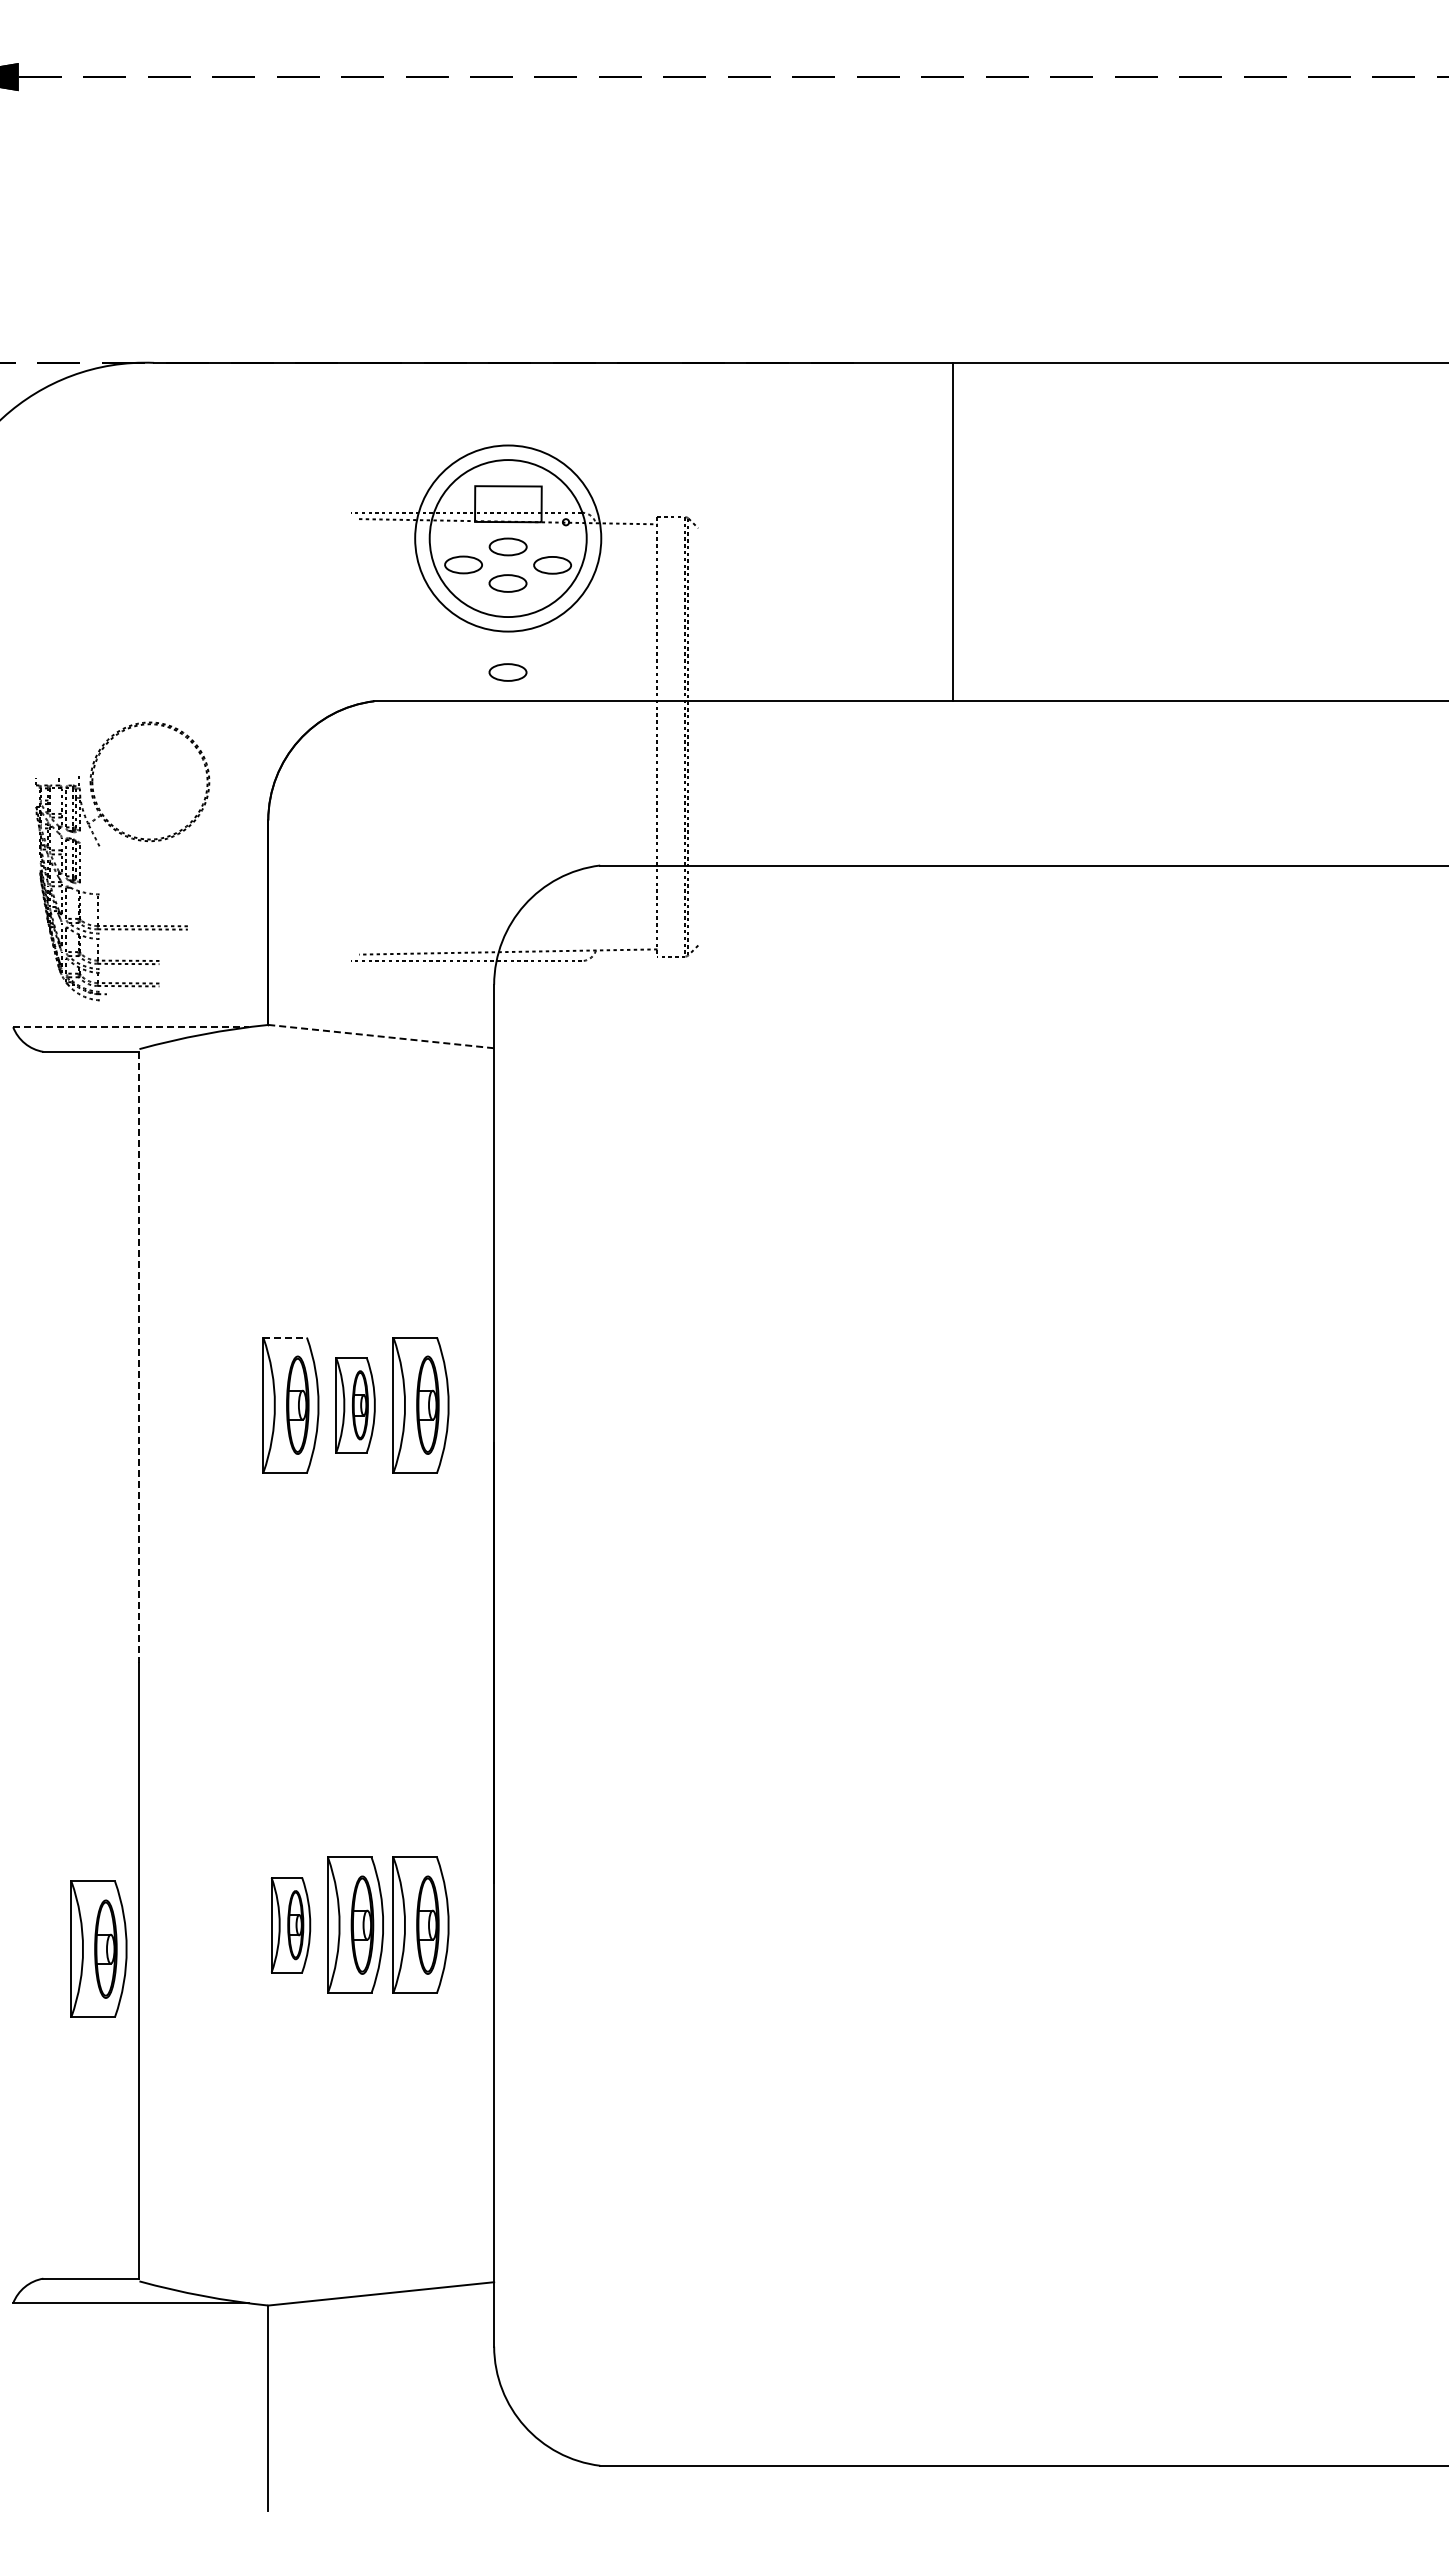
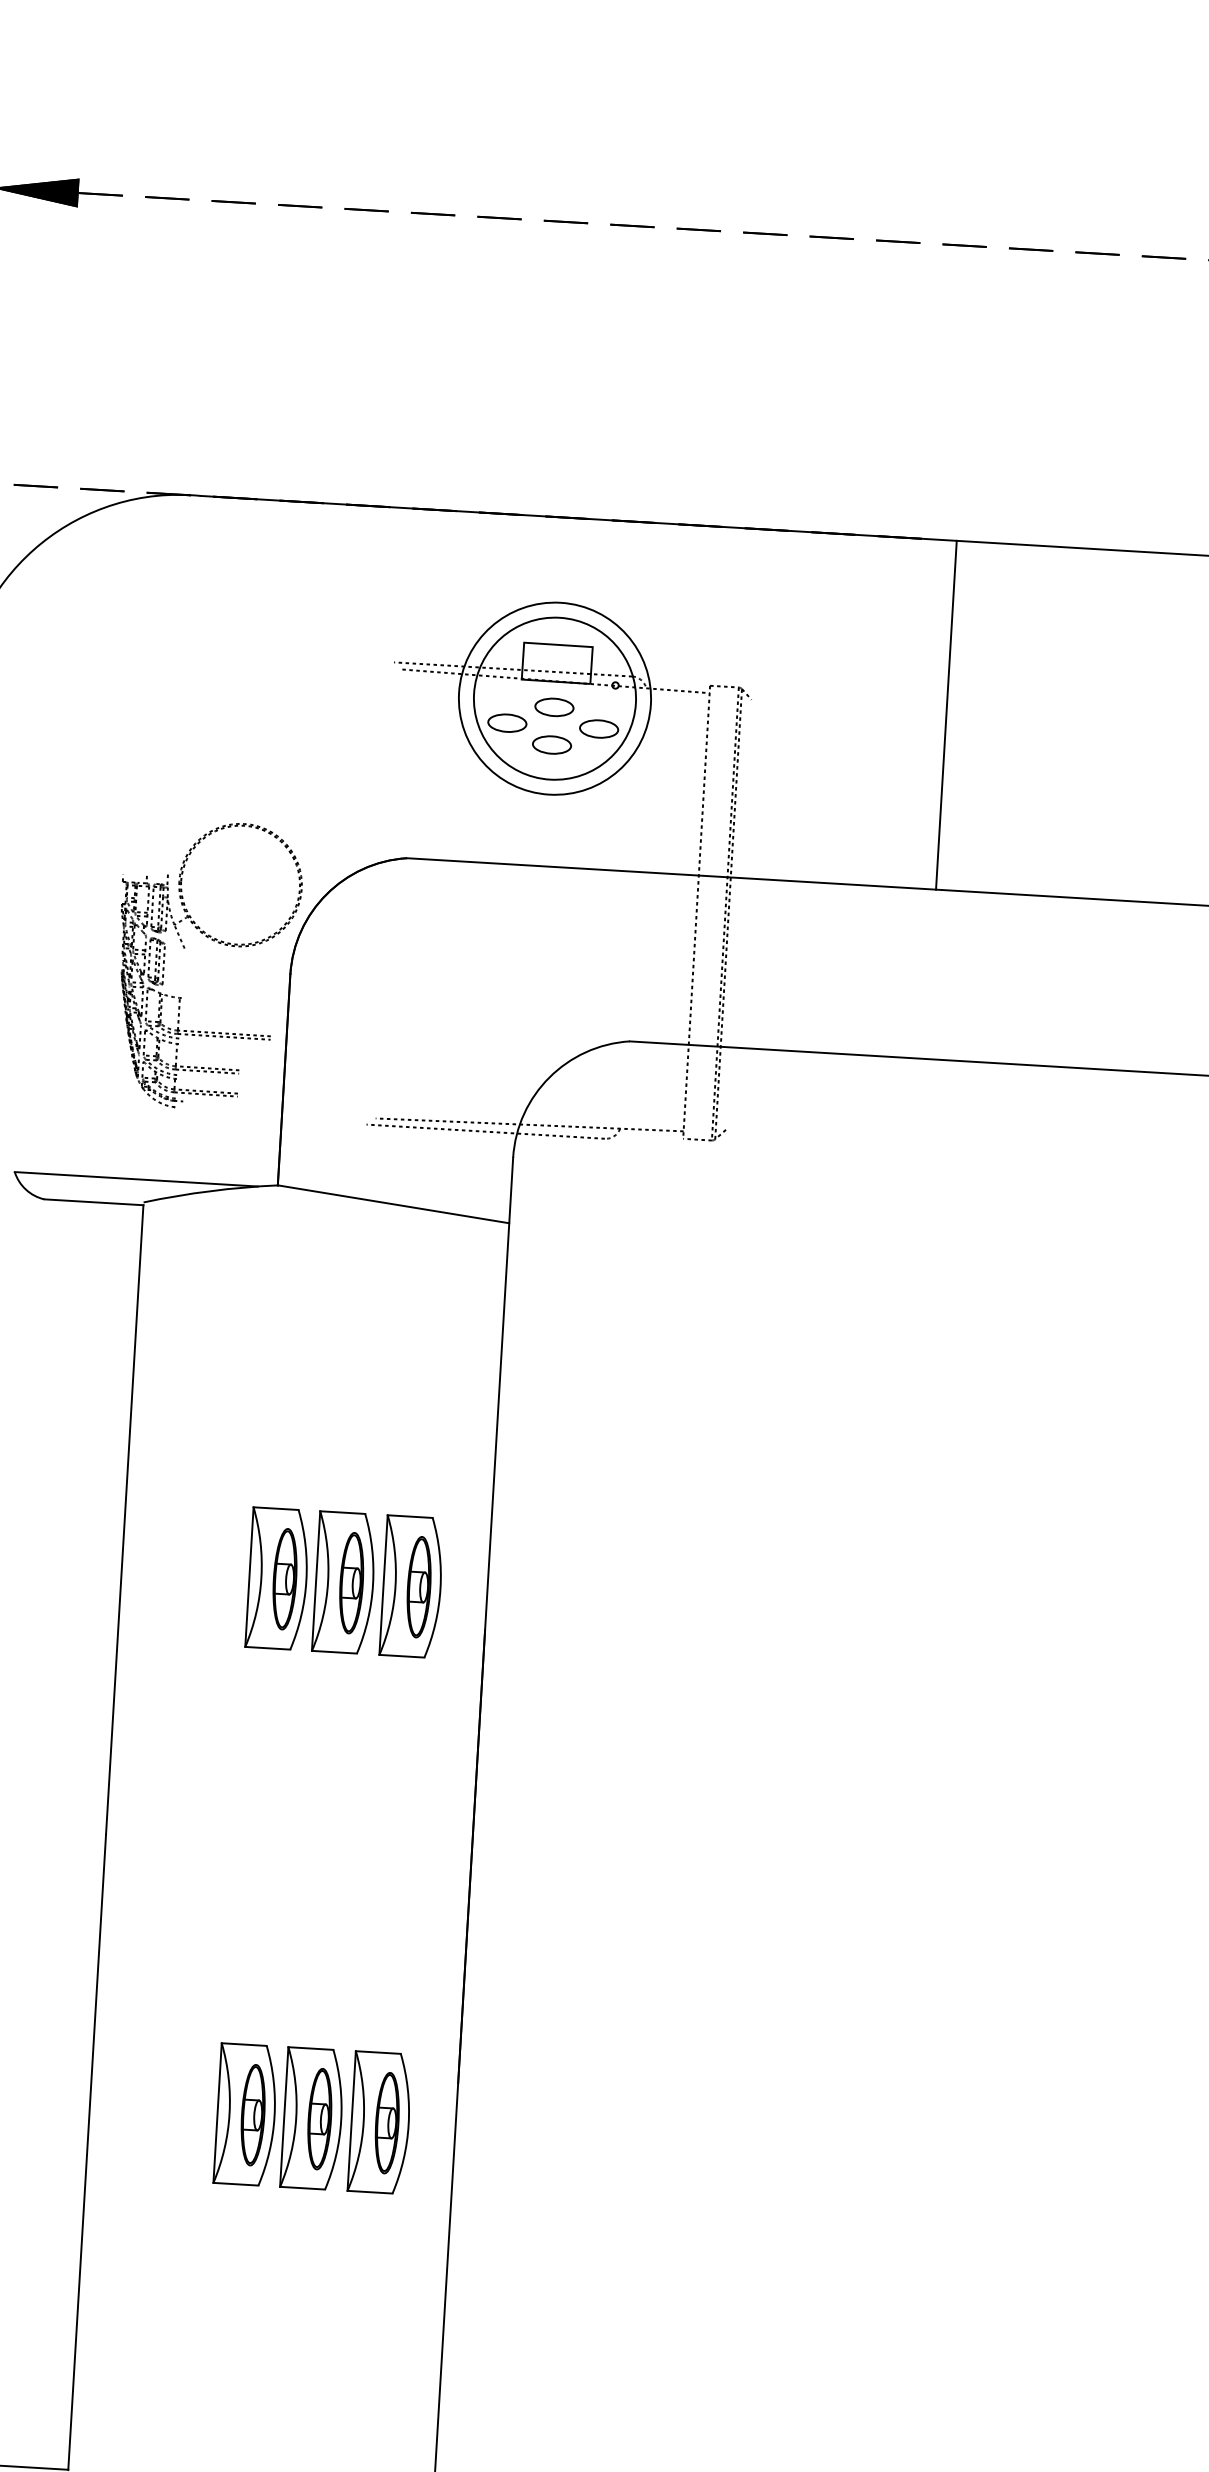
line: (952, 531) -> (946, 714), moved
part: (507, 672) -> (546, 836), removed
part: (131, 839) -> (217, 943), moved
line: (131, 1027) -> (136, 1179), dashed -> solid
line: (381, 1036) -> (393, 1204), dashed -> solid
line: (285, 1337) -> (276, 1508), dashed -> solid
line: (139, 1357) -> (124, 1520), dashed -> solid
part: (355, 1405) -> (344, 1583), size x1.43
part: (290, 1924) -> (245, 2113), size x1.43
part: (98, 1948) -> (46, 2126), removed

